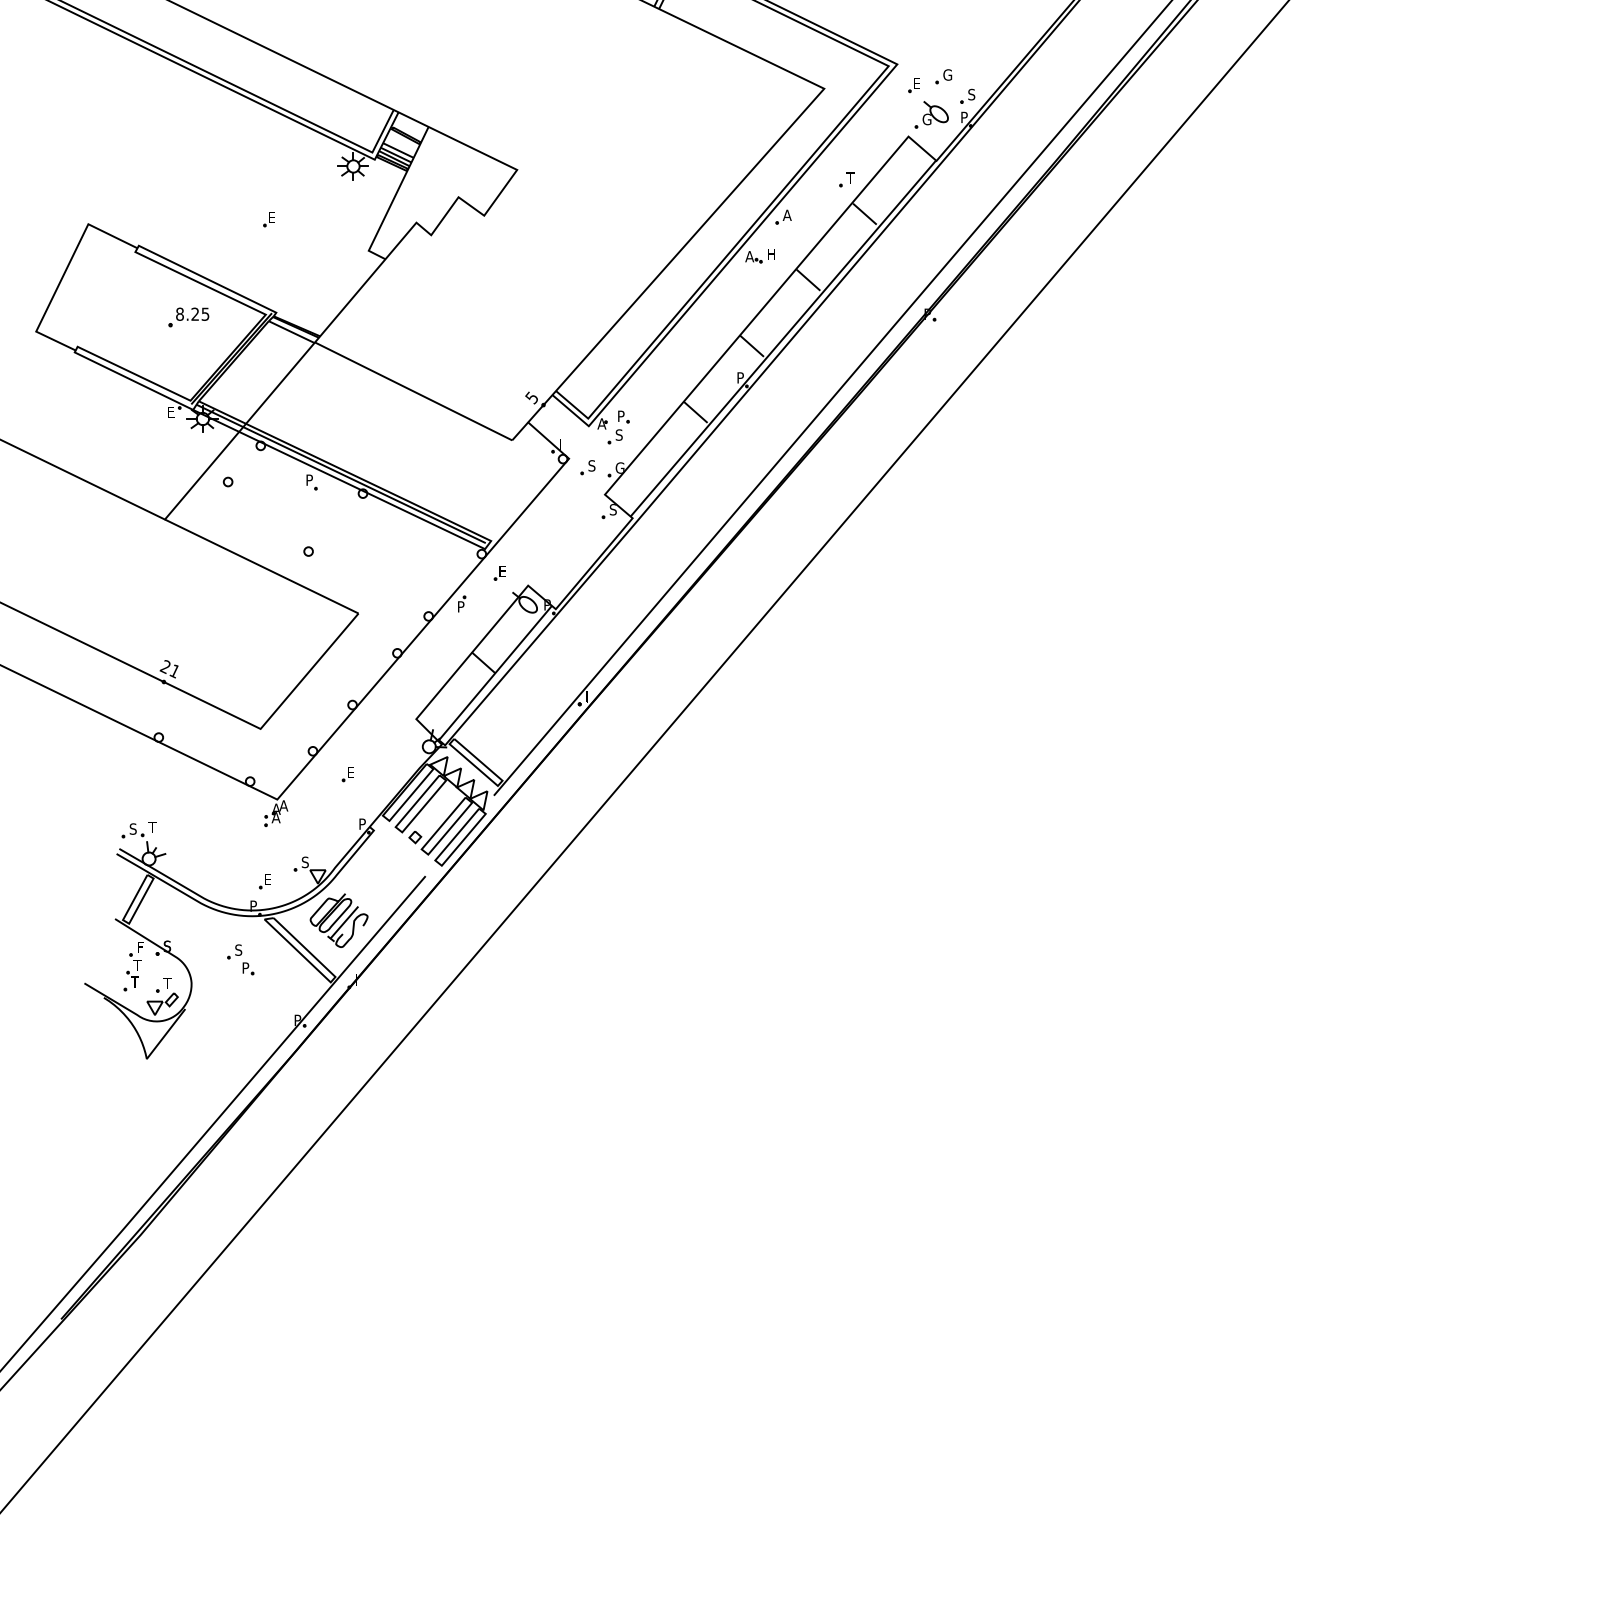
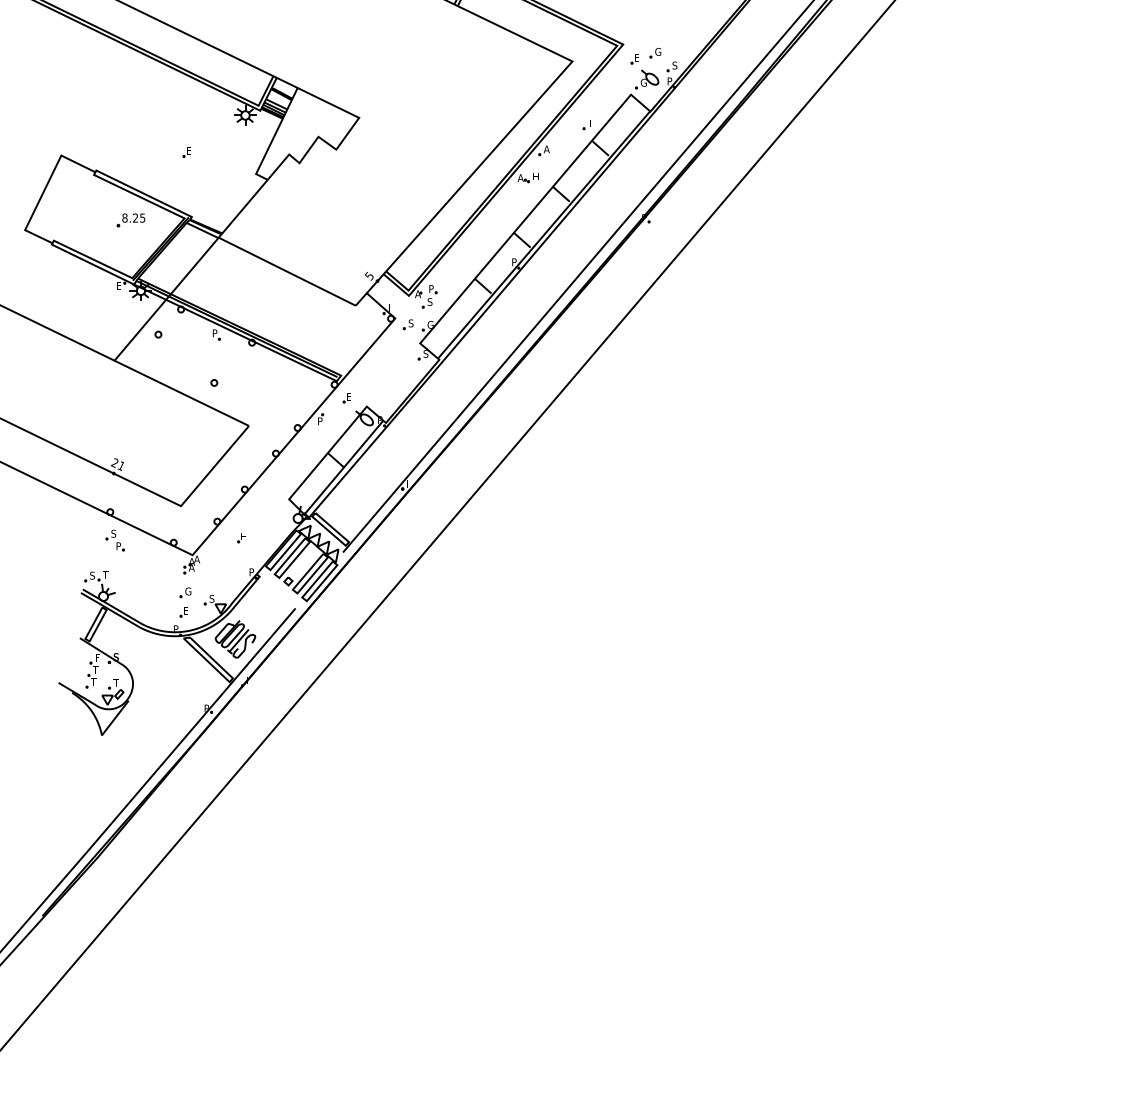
part: (267, 853) -> (185, 592), added
part: (239, 959) -> (114, 540), moved

